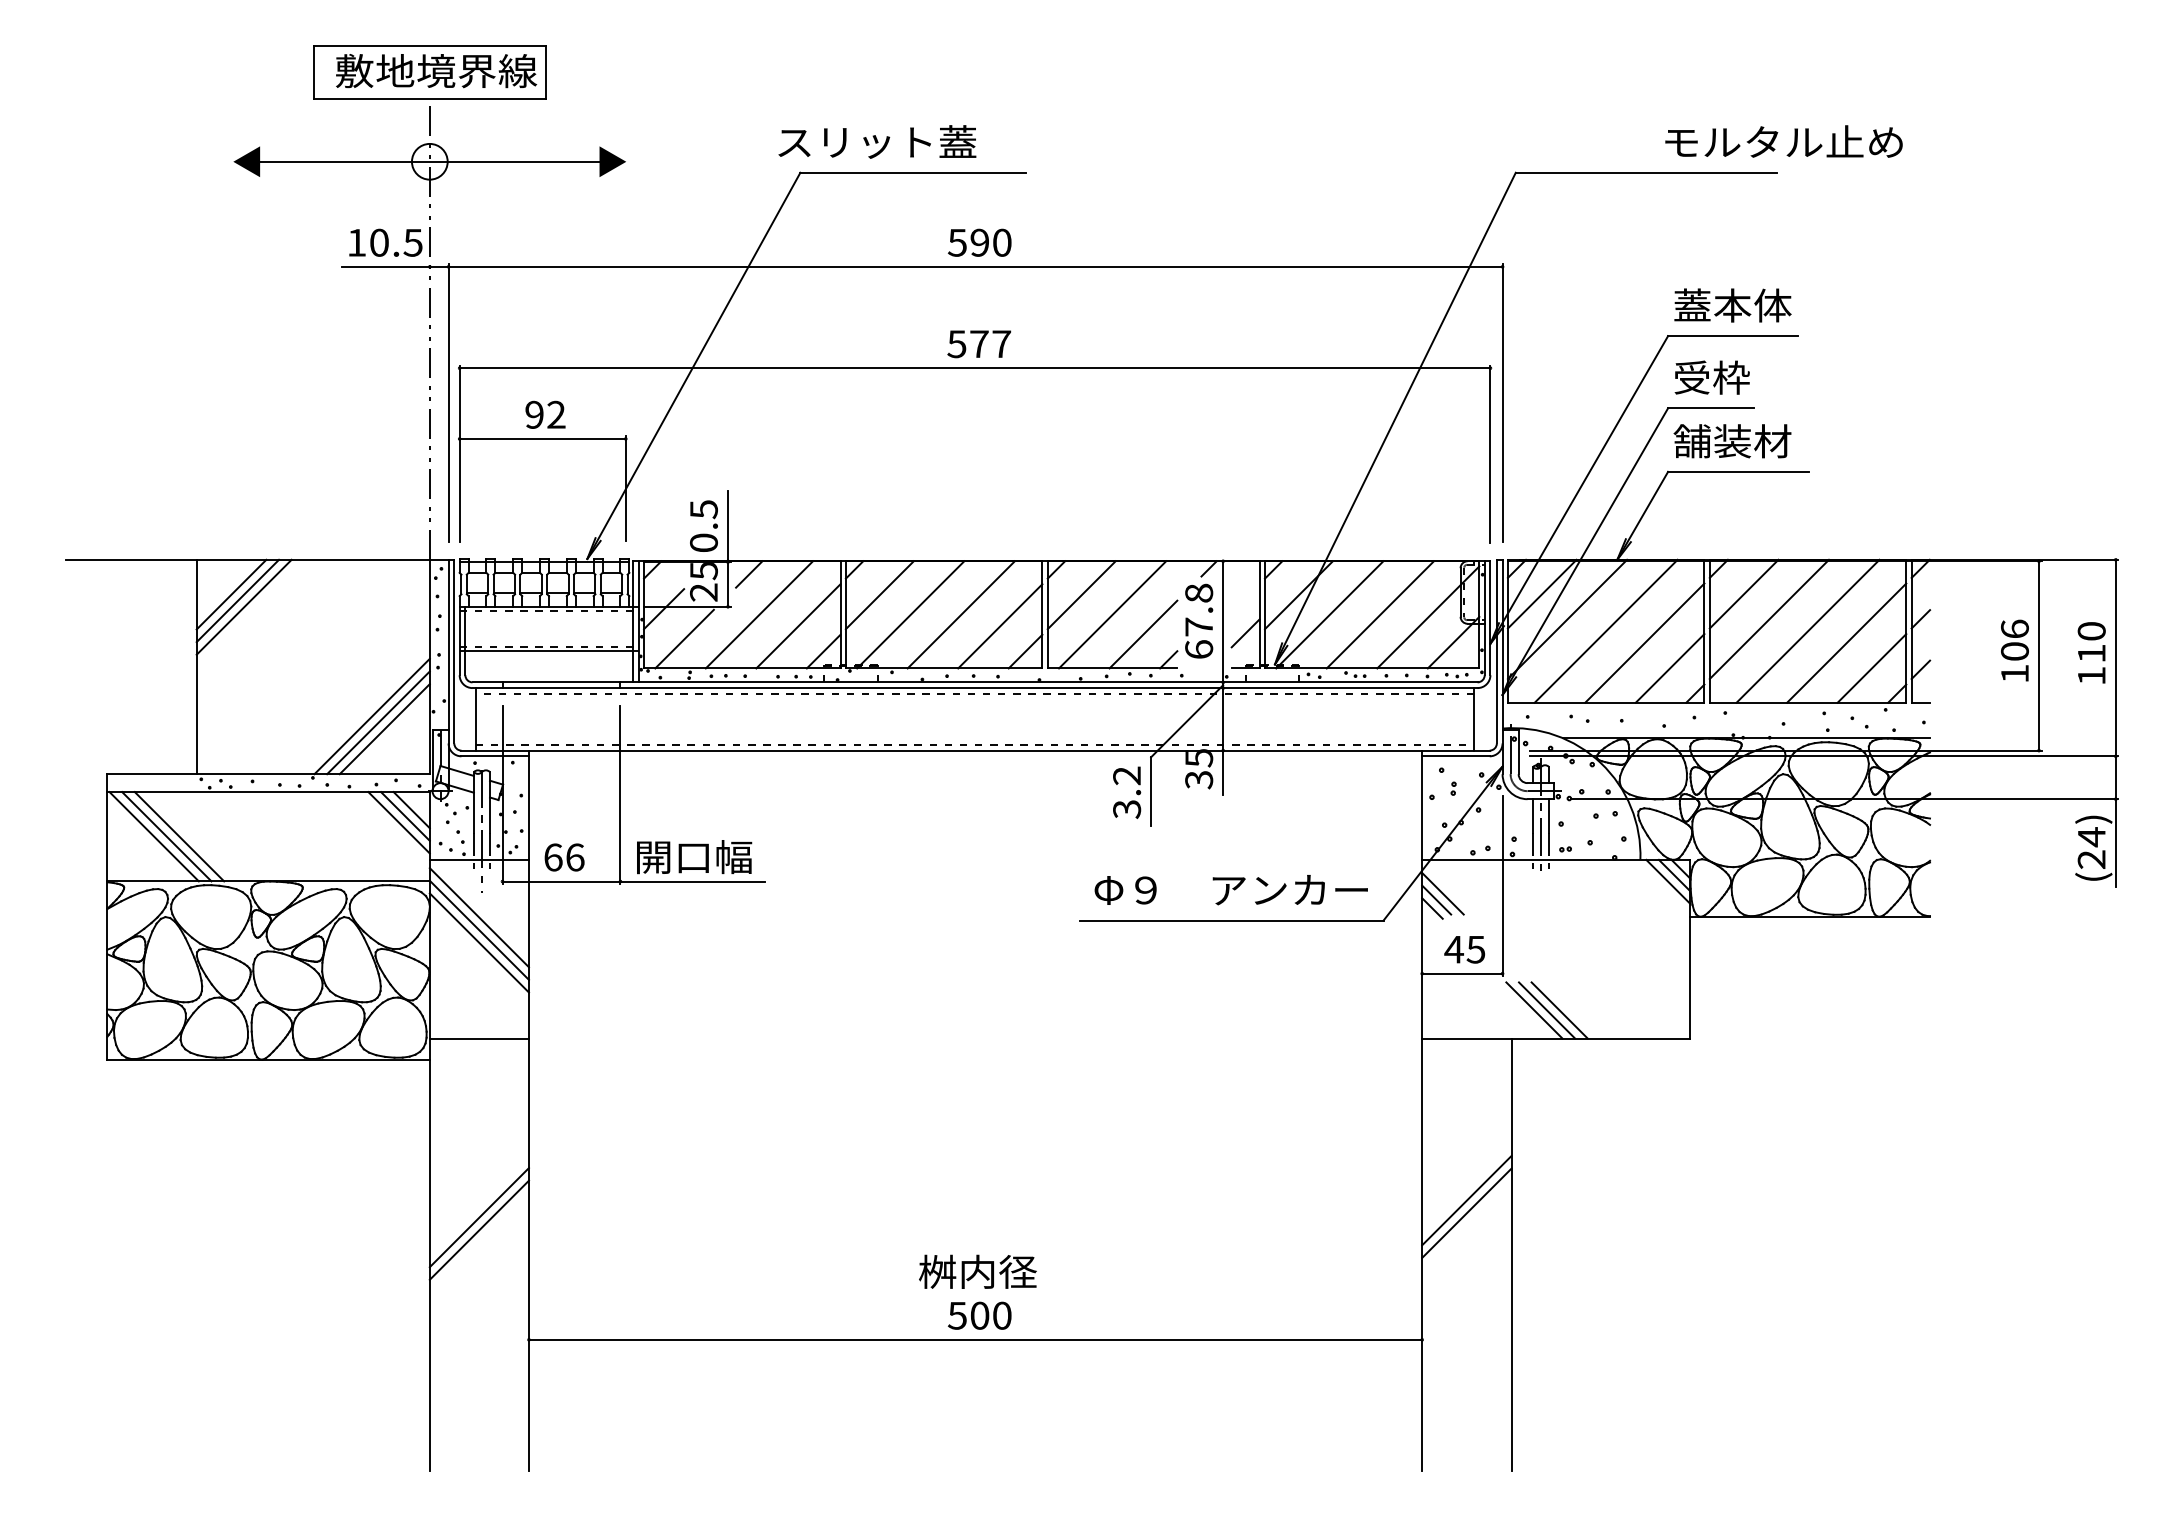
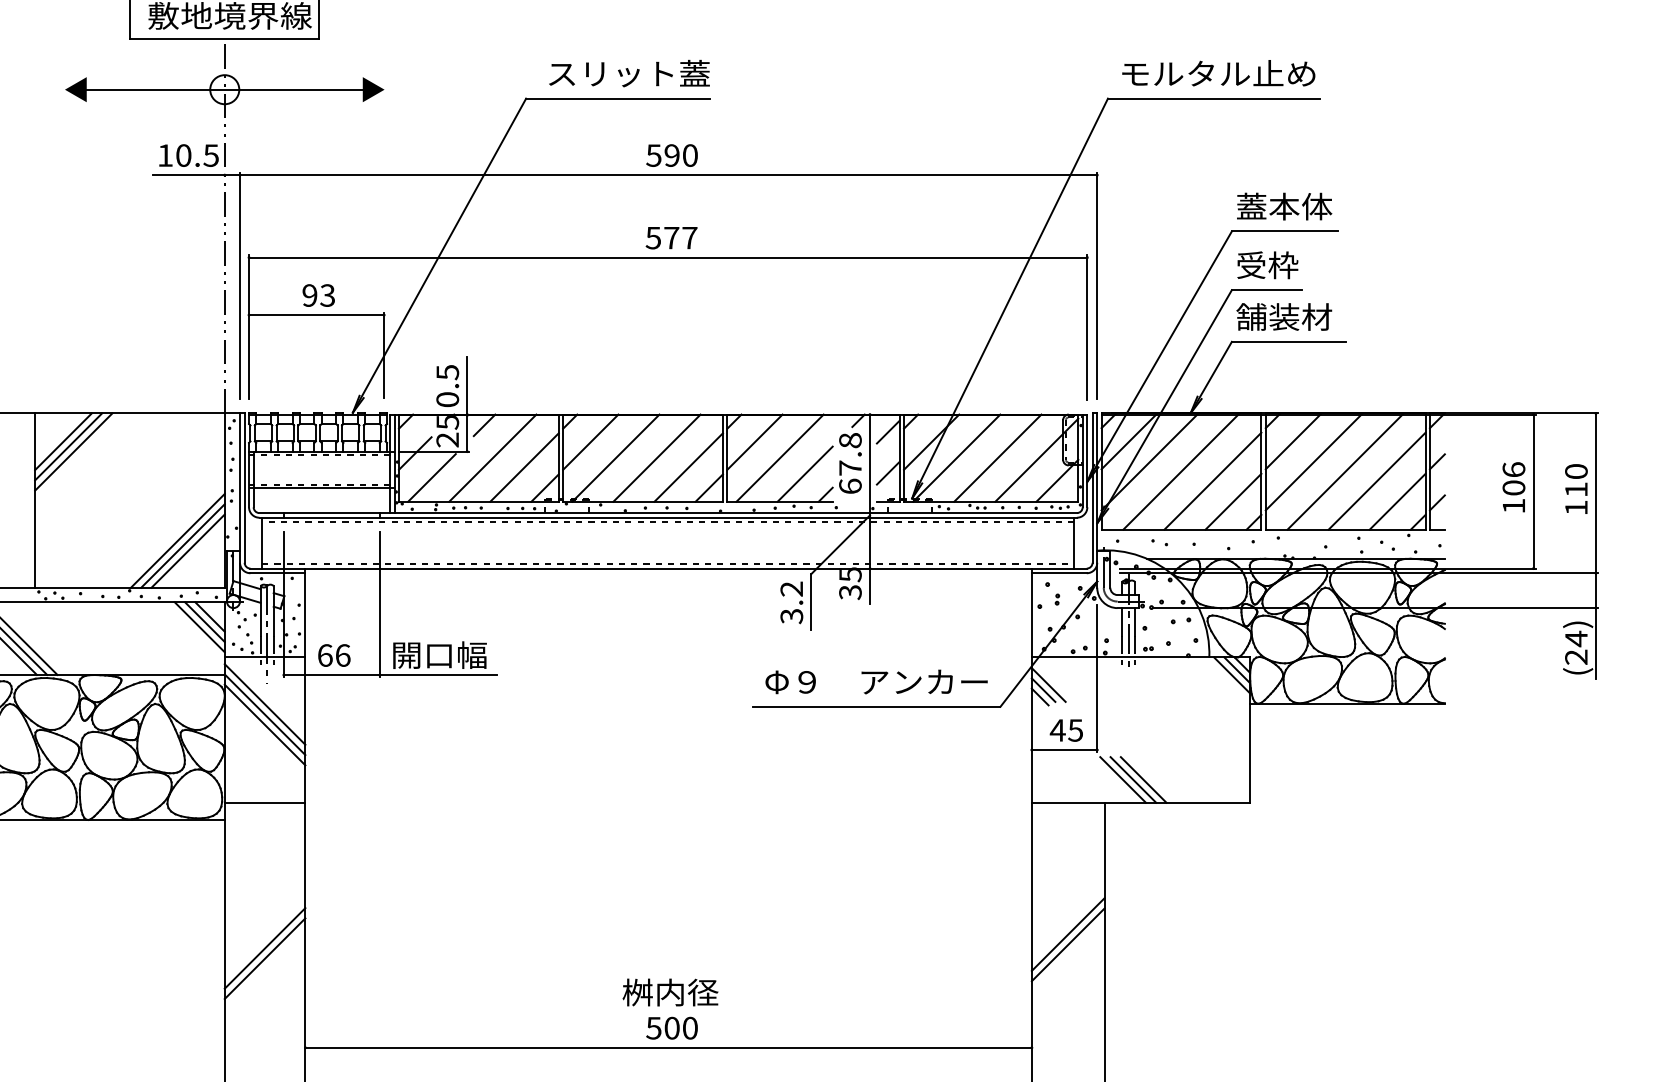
text: (877, 141) -> (629, 73), moved
text: (1783, 141) -> (1218, 73), moved
text: (556, 414) -> (327, 295), 92 -> 93
line: (1245, 582) -> (888, 431), added

